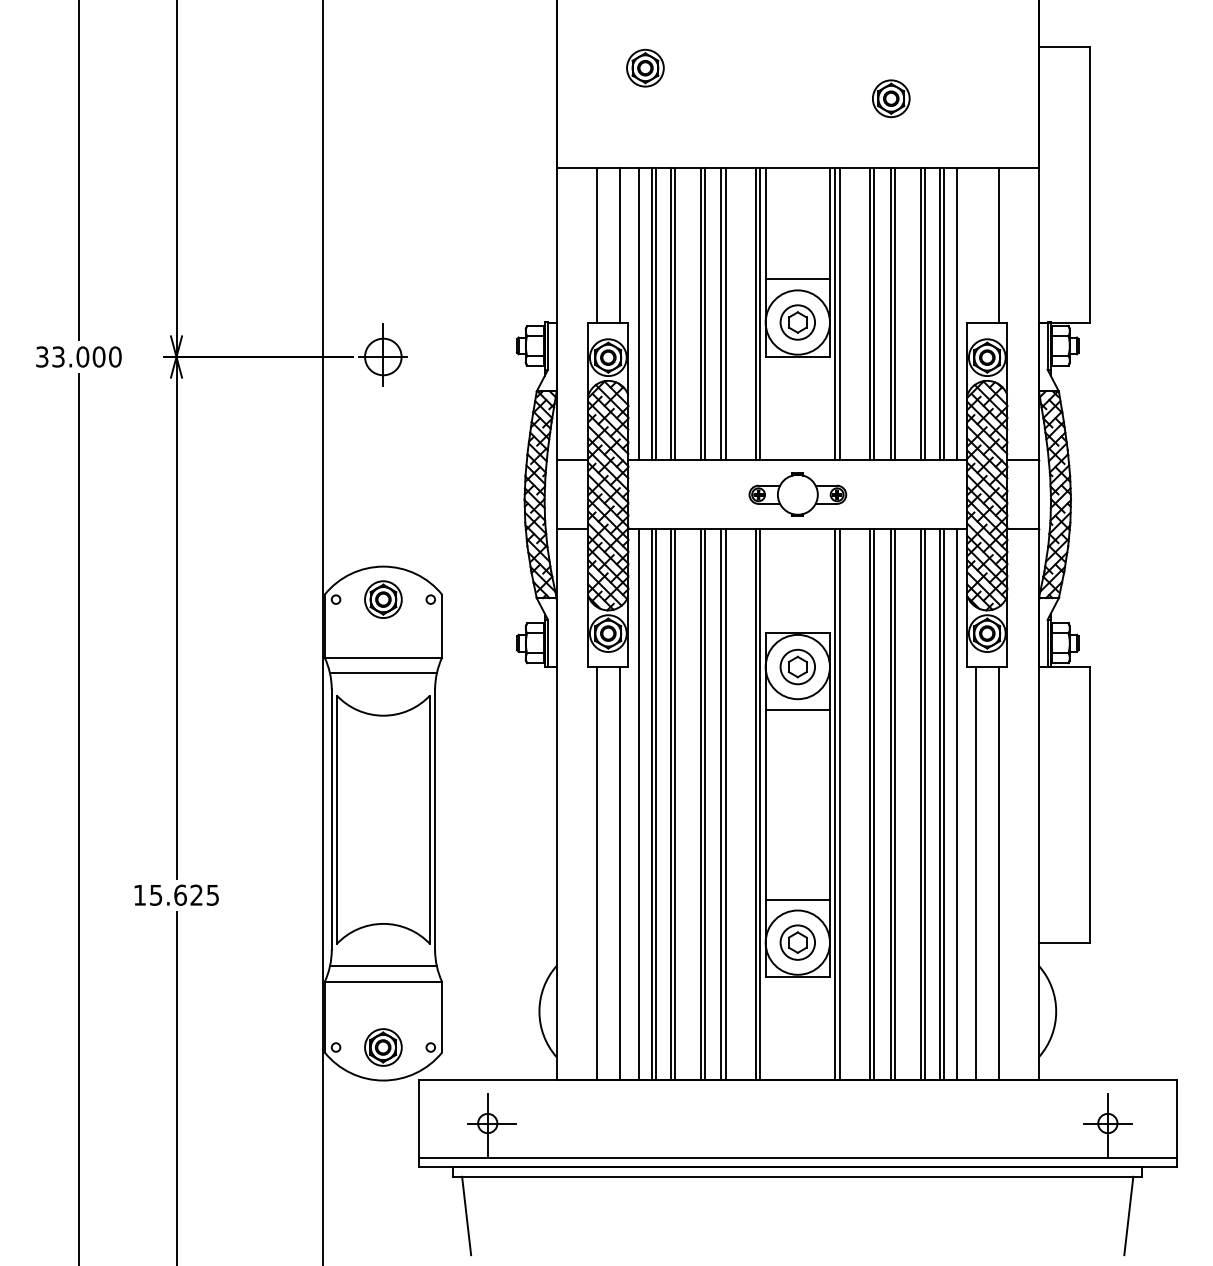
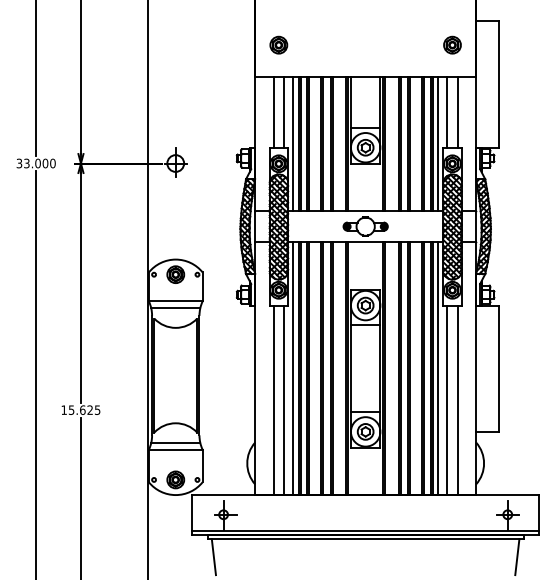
part: (644, 66) -> (278, 44), moved
part: (891, 97) -> (452, 44), moved
line: (976, 243) -> (447, 111), added

